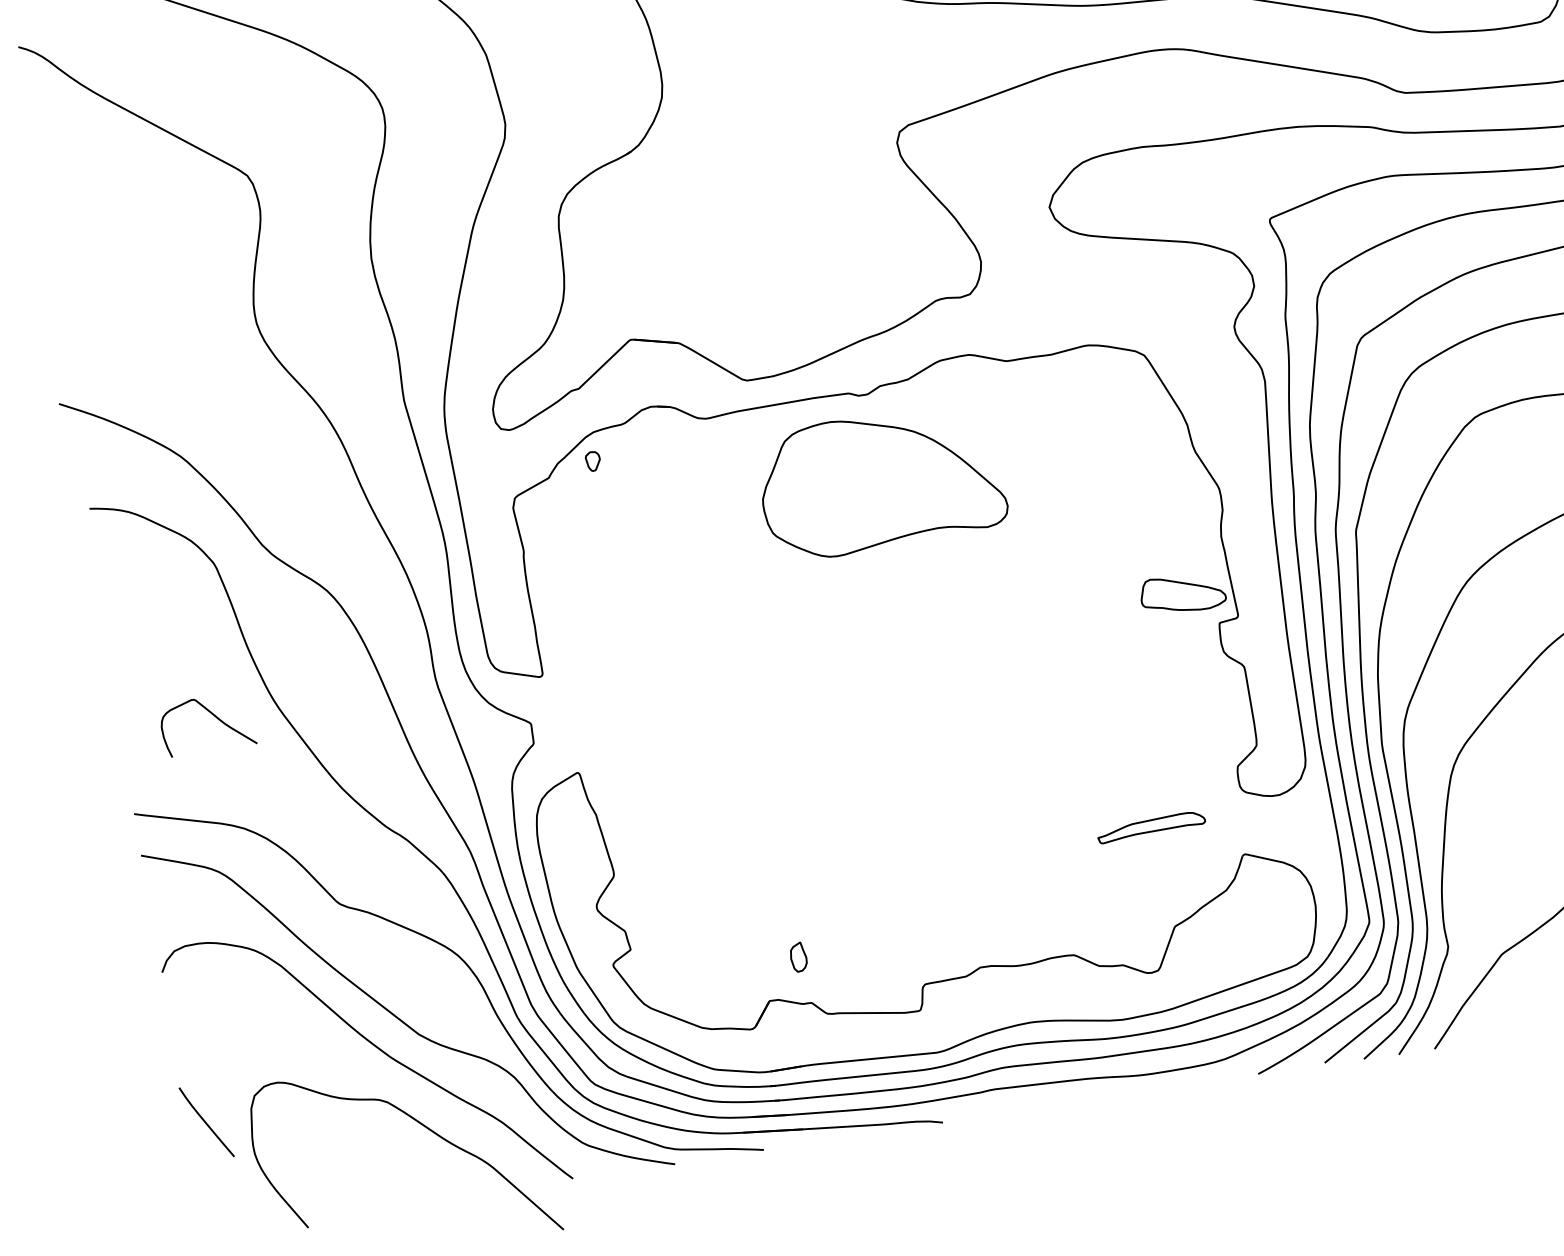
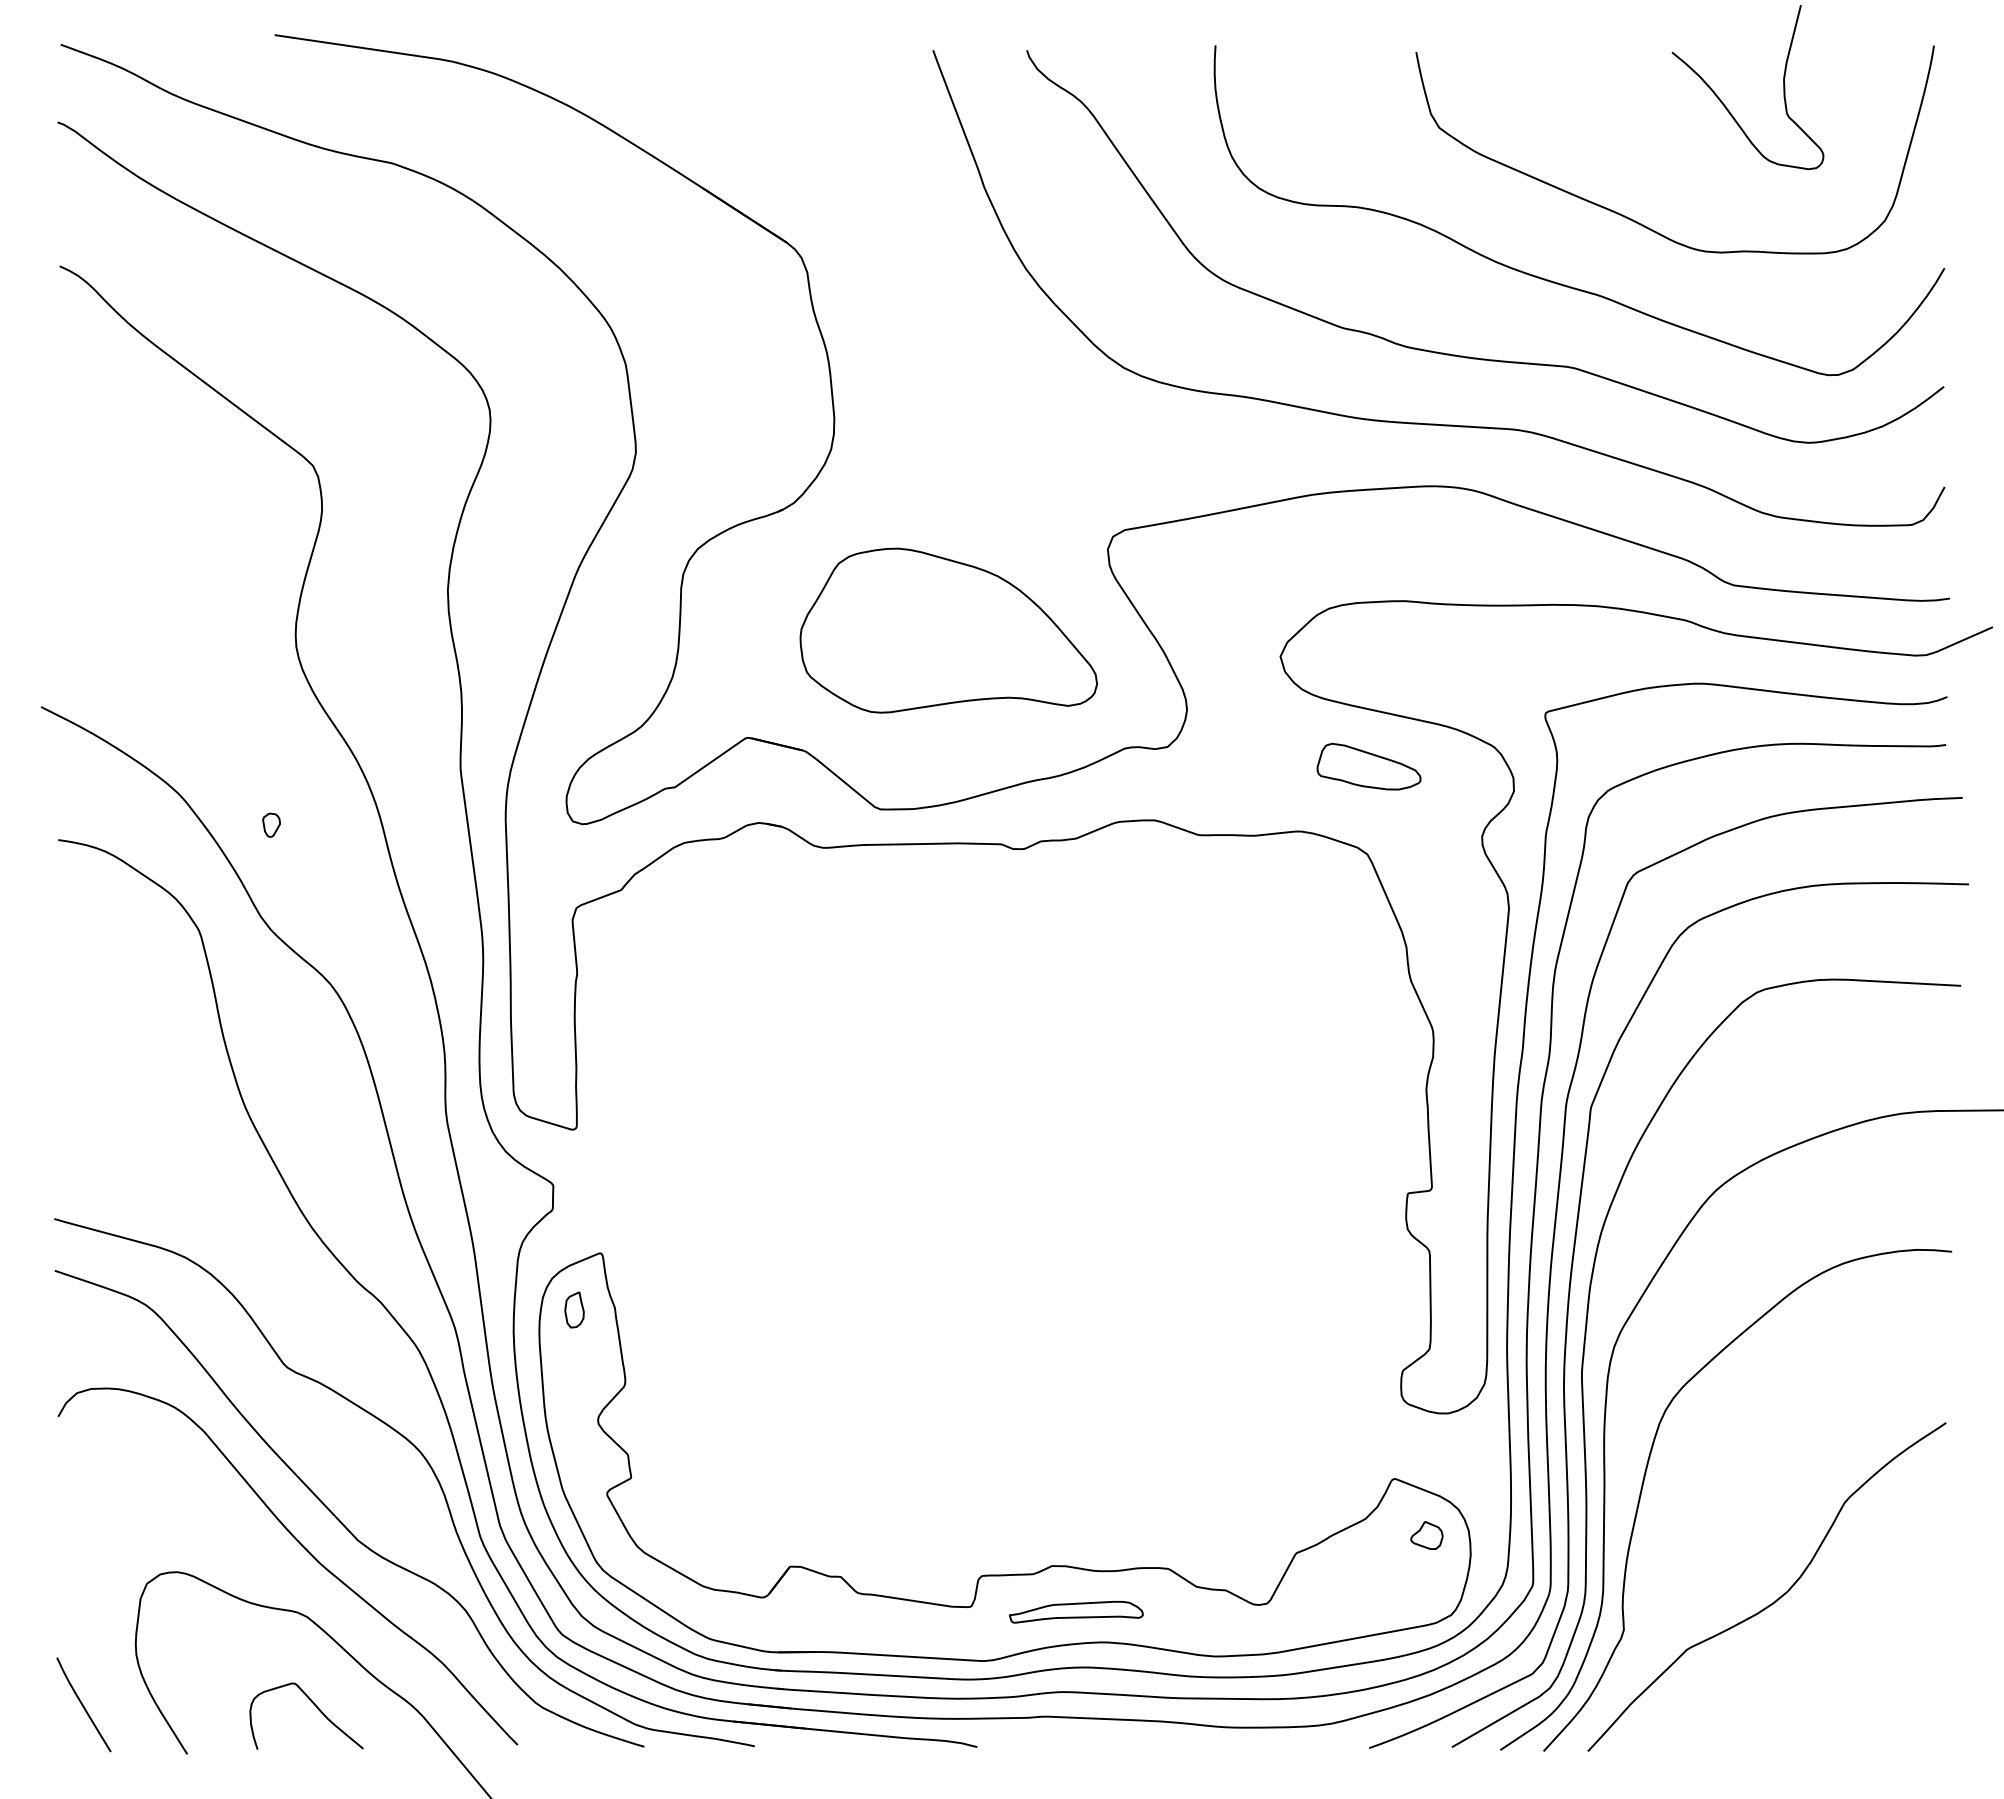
part: (593, 460) -> (271, 824), moved
part: (881, 481) -> (948, 630), moved
part: (1182, 593) -> (1368, 766), moved
curve: (215, 717) -> (317, 1709), moved
part: (1151, 826) -> (1076, 1611), moved
part: (1277, 895) -> (1426, 1535), added
part: (798, 956) -> (574, 1309), moved
curve: (206, 1122) -> (83, 1704), moved

